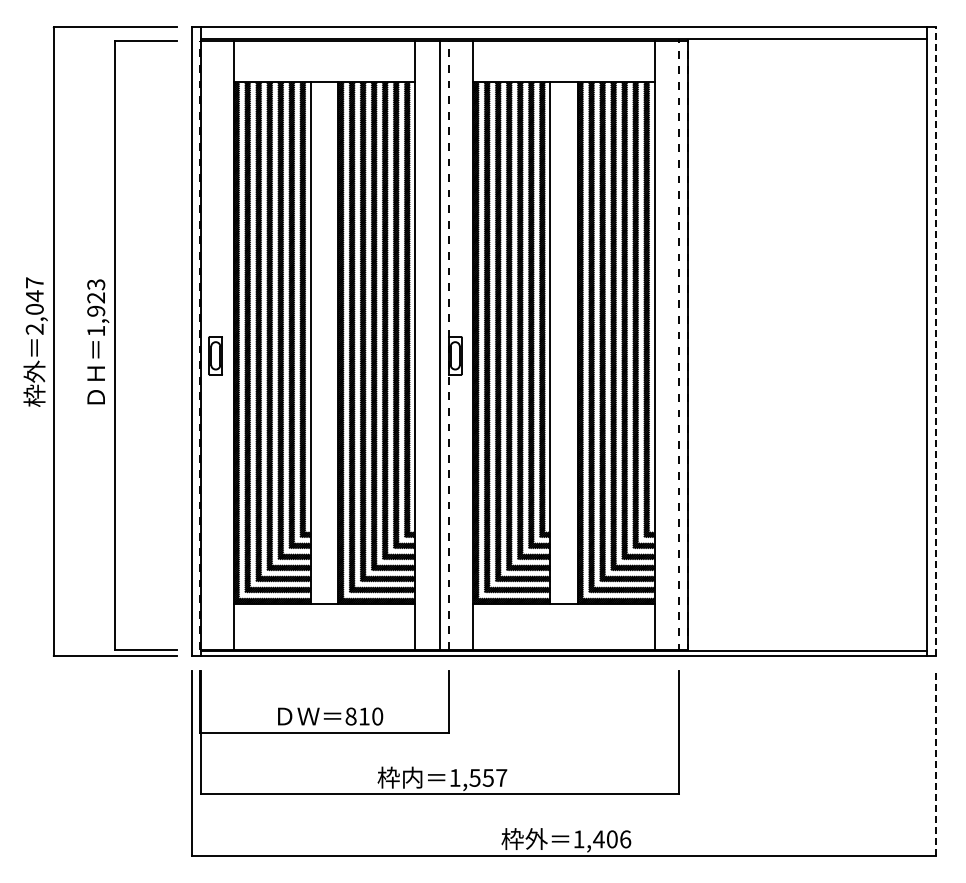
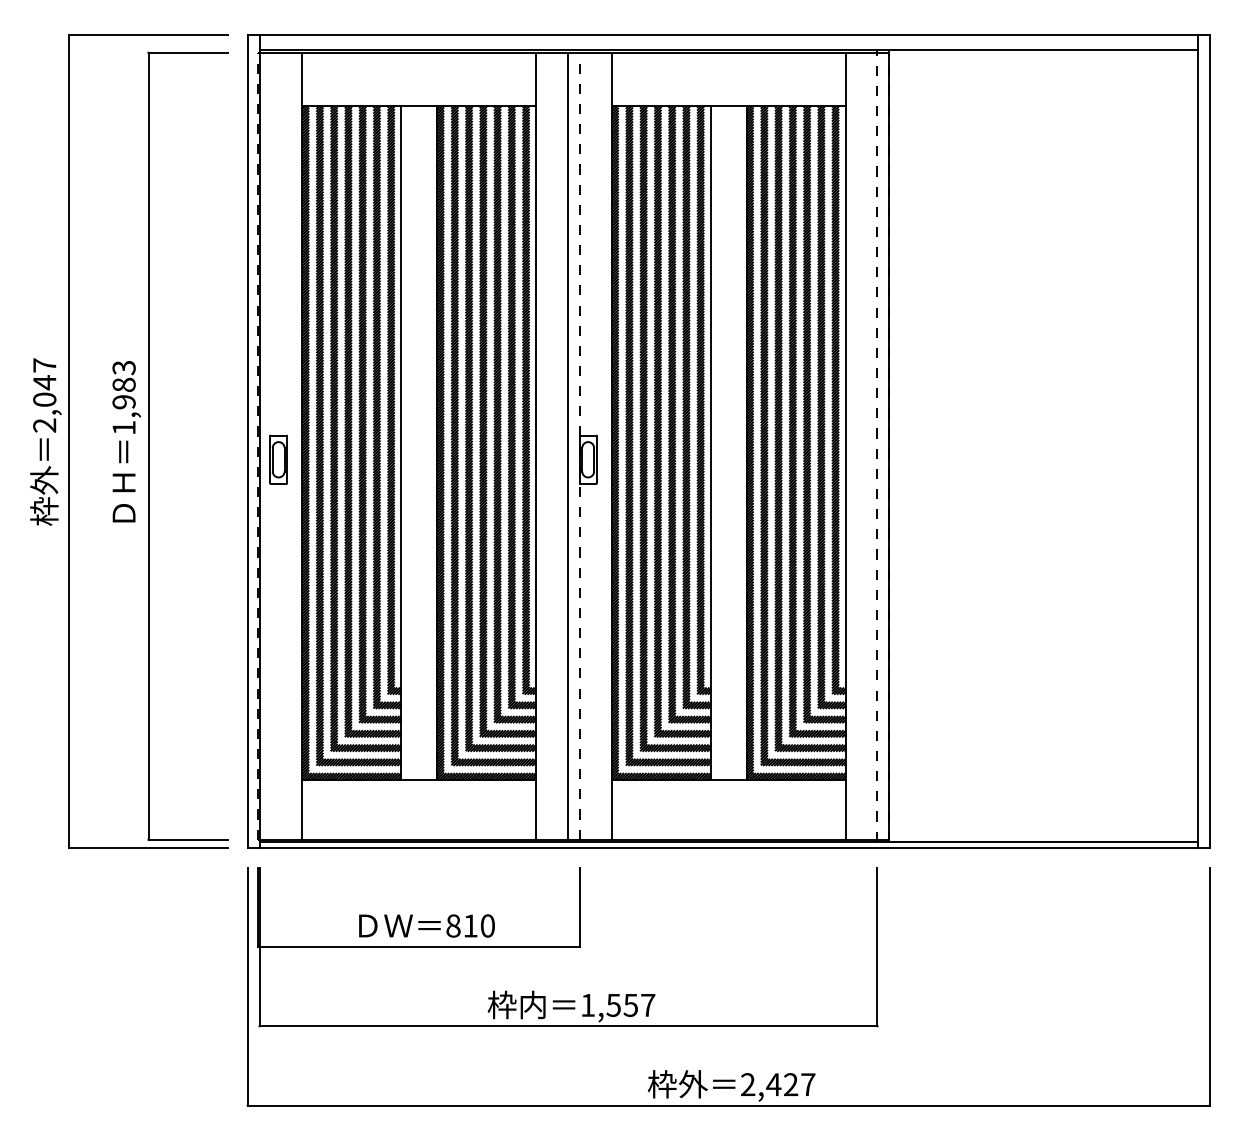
text: (96, 297) -> (124, 384), 1,923 -> 1,983
line: (936, 341) -> (1210, 441), dashed -> solid
line: (936, 762) -> (1210, 985), dashed -> solid
text: (602, 839) -> (778, 1084), 1,406 -> 2,427

